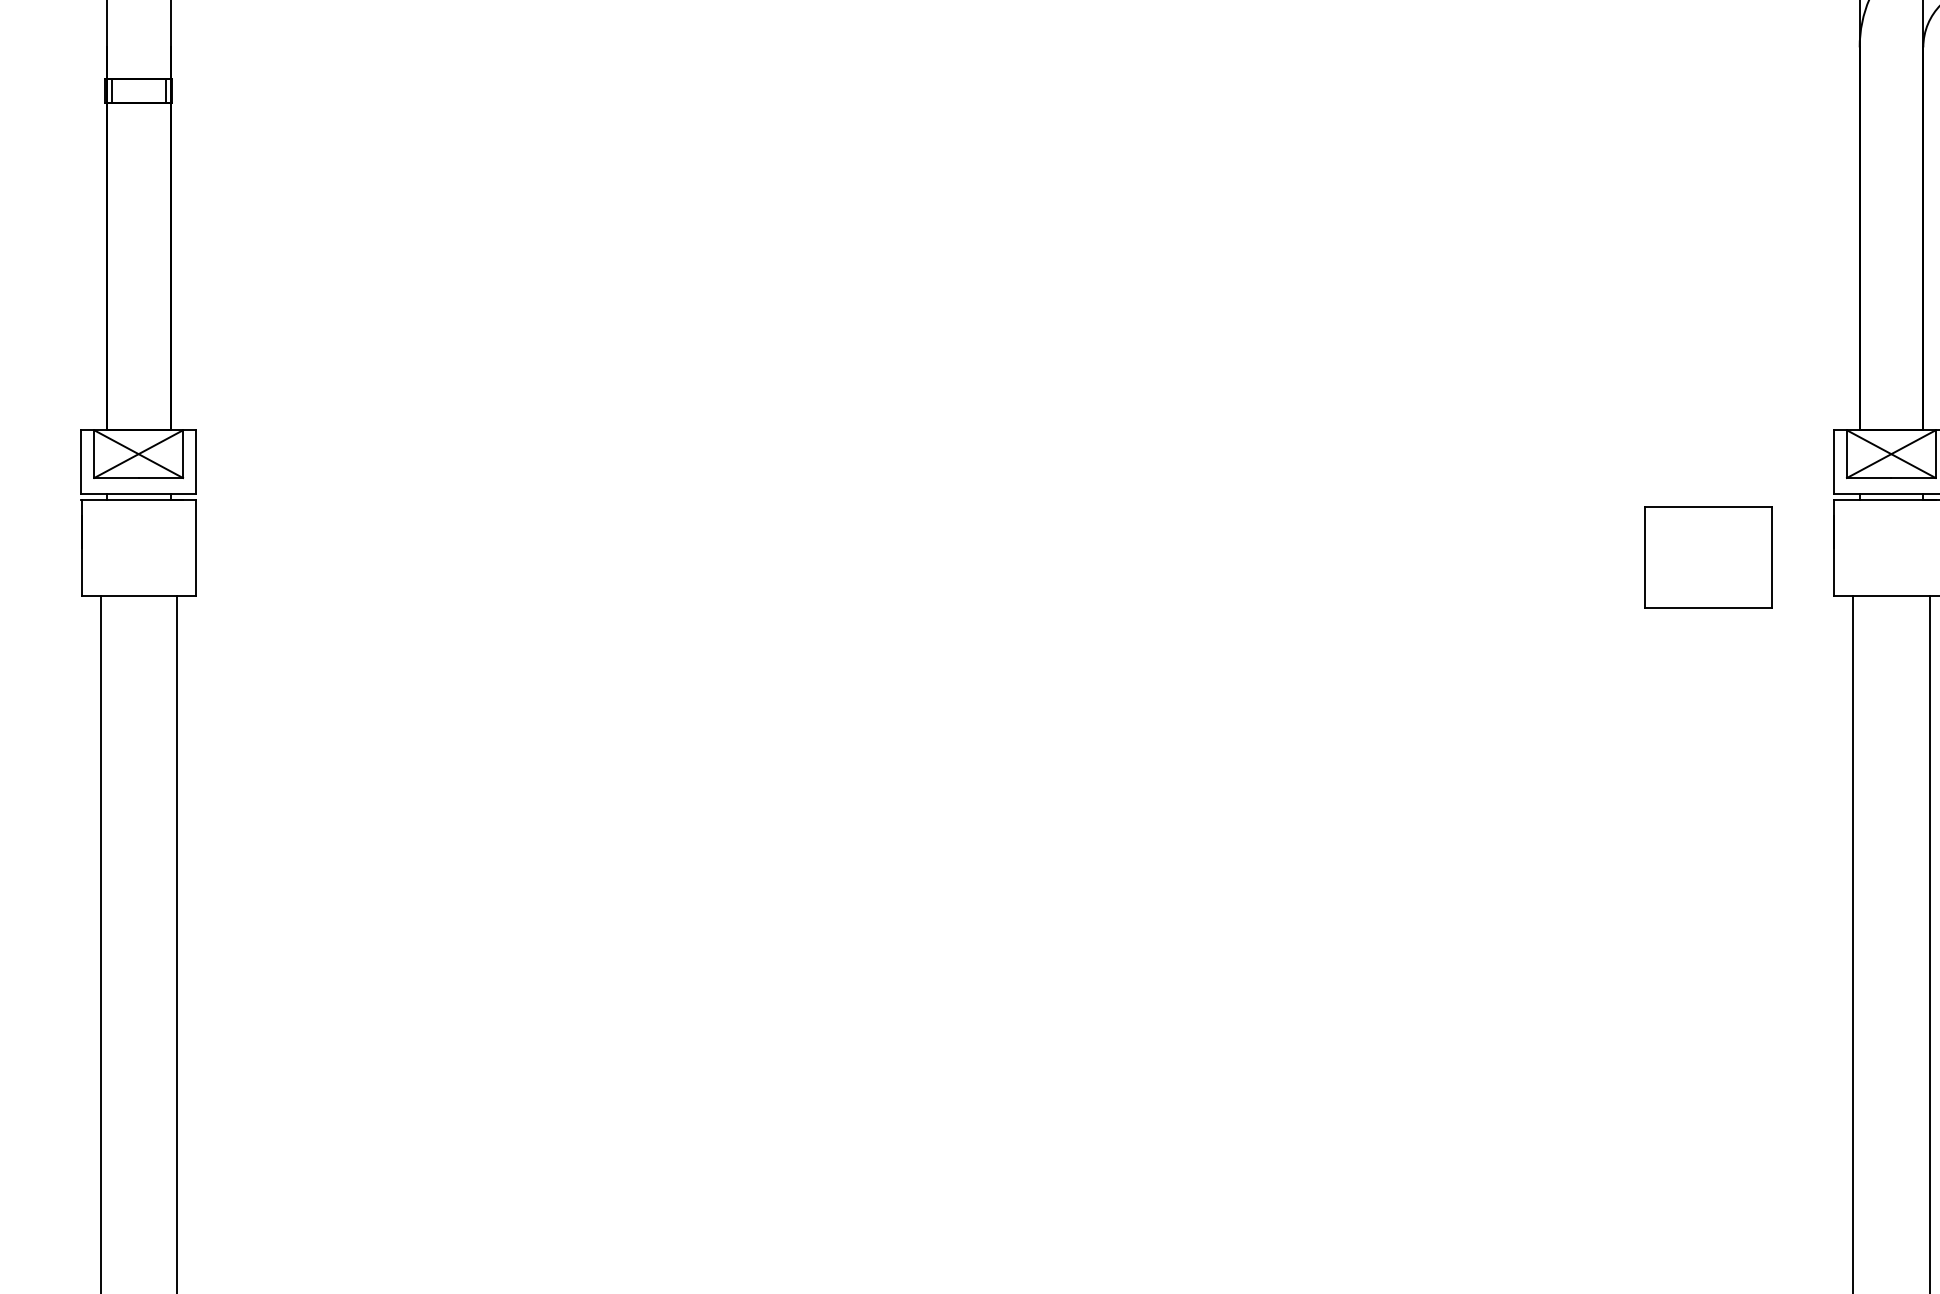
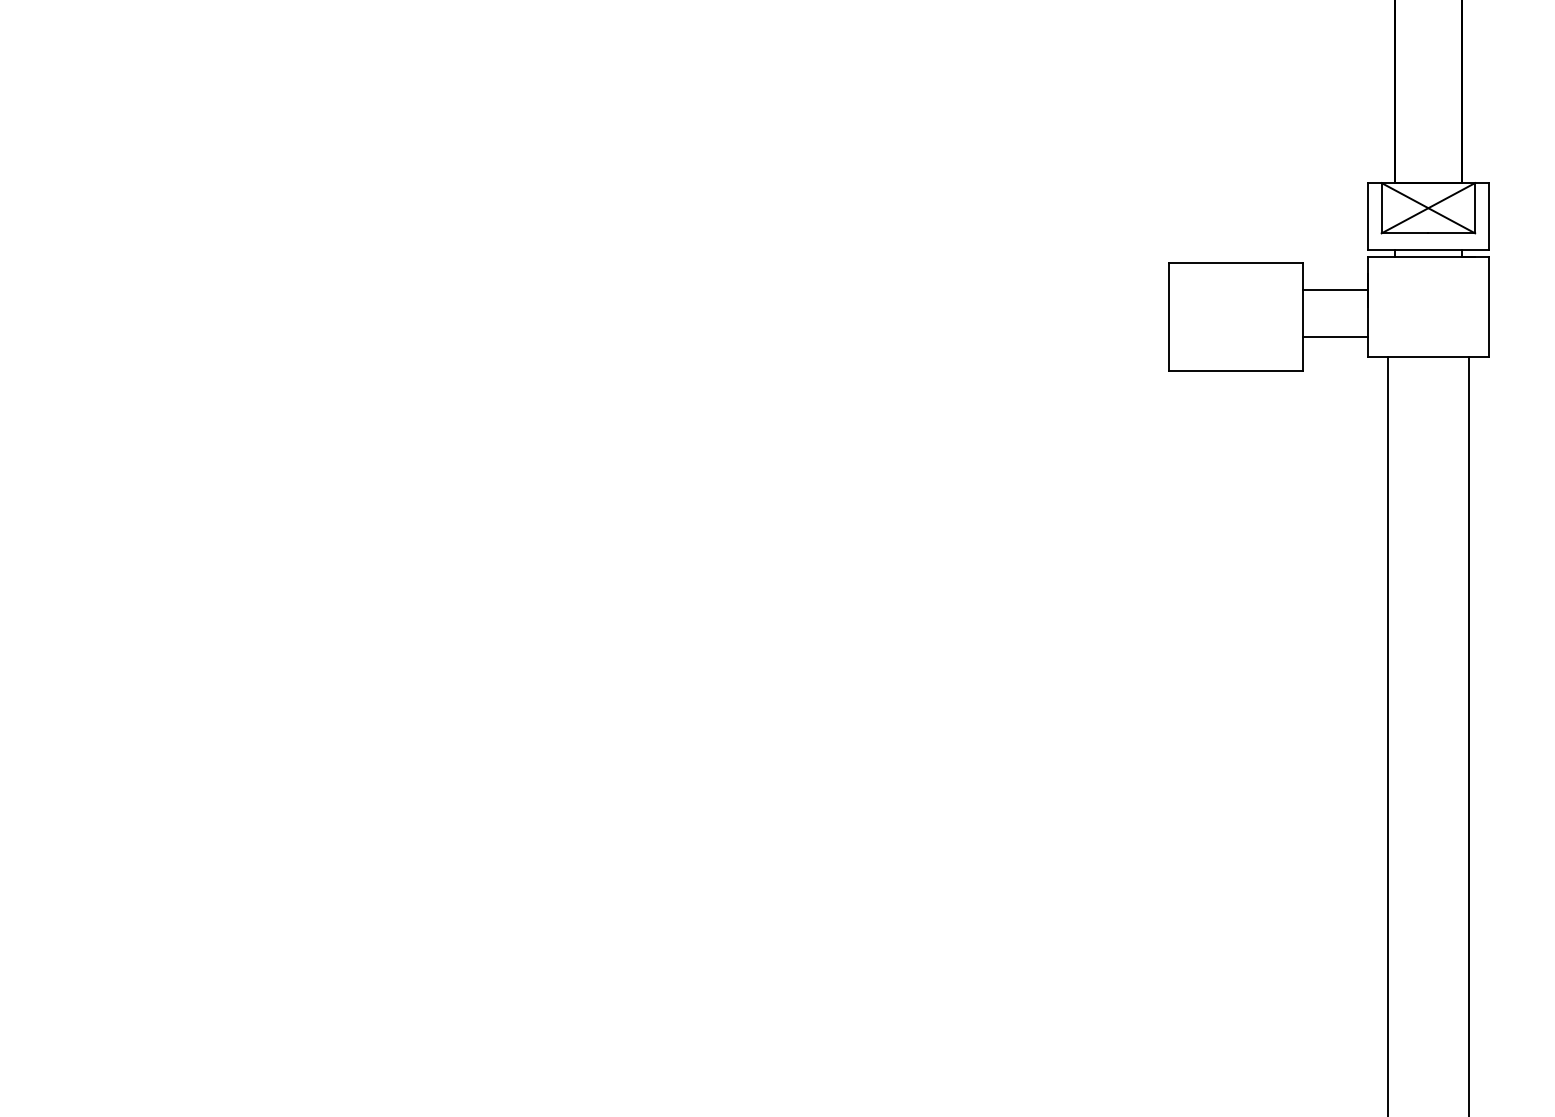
line: (1803, 532) -> (1335, 290), added
line: (1803, 576) -> (1335, 337), added

